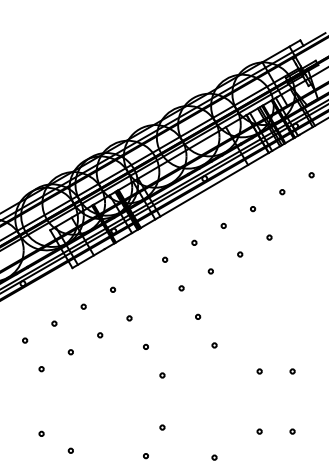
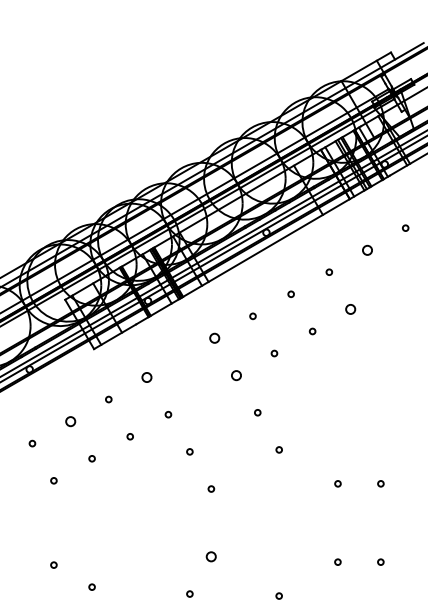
circle: (282, 191) -> (367, 249), size x1.6
circle: (269, 237) -> (350, 309), size x1.6
circle: (164, 259) -> (214, 338), size x1.6
circle: (181, 288) -> (235, 375), size x1.6
circle: (112, 289) -> (146, 377), size x1.6
circle: (54, 323) -> (70, 421), size x1.6
circle: (162, 427) -> (211, 556), size x1.6

